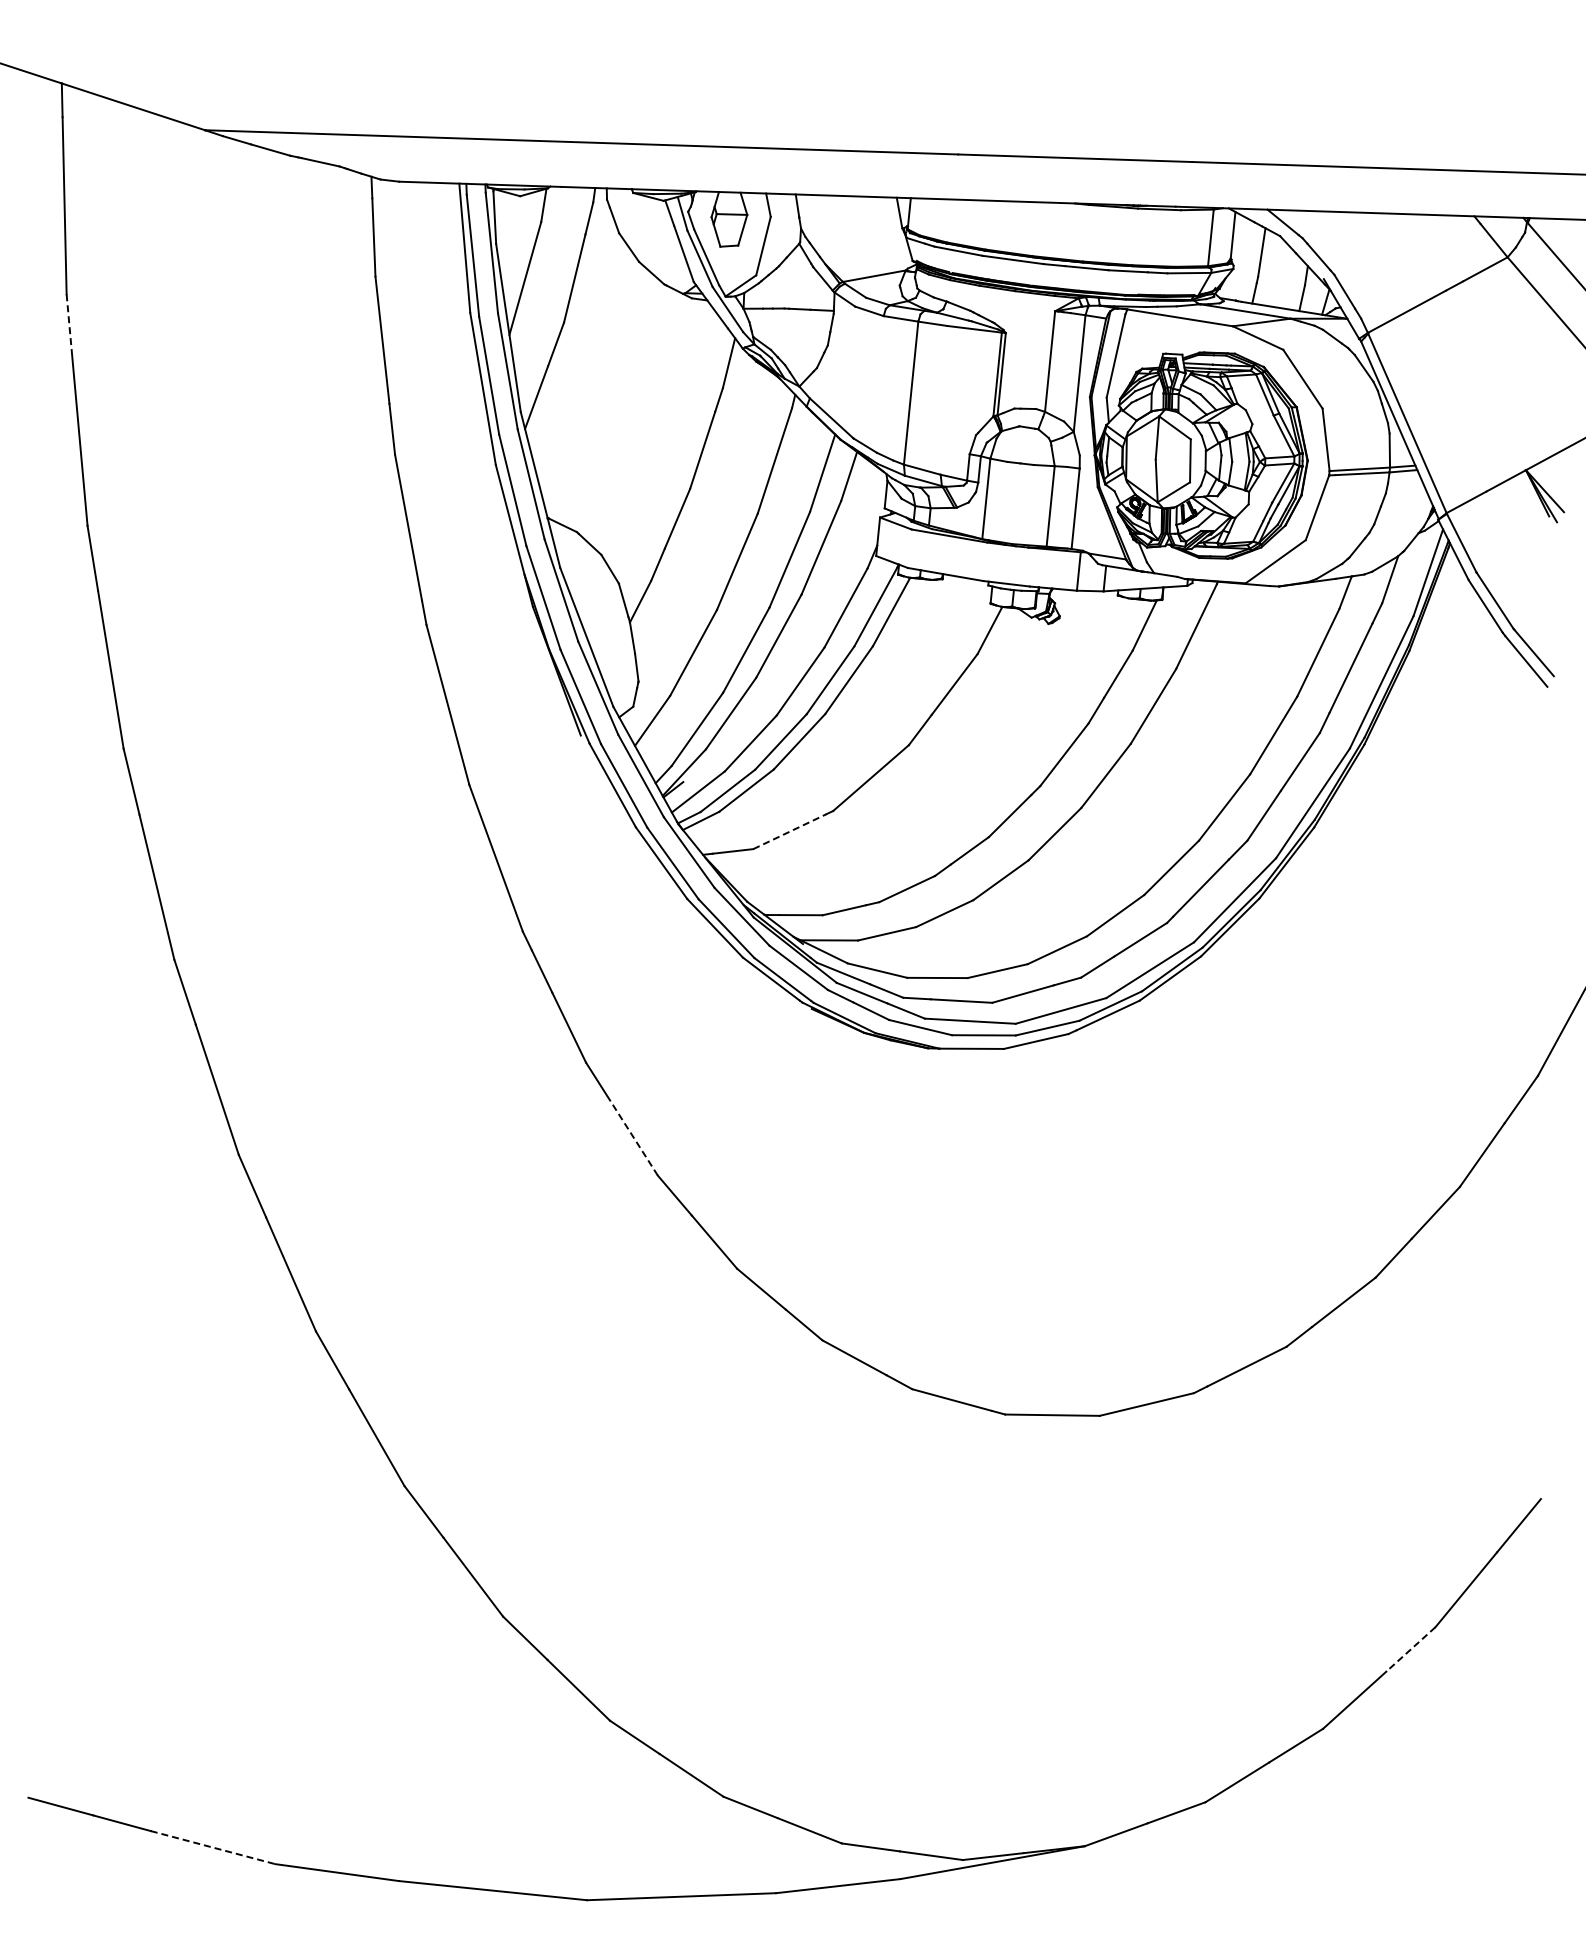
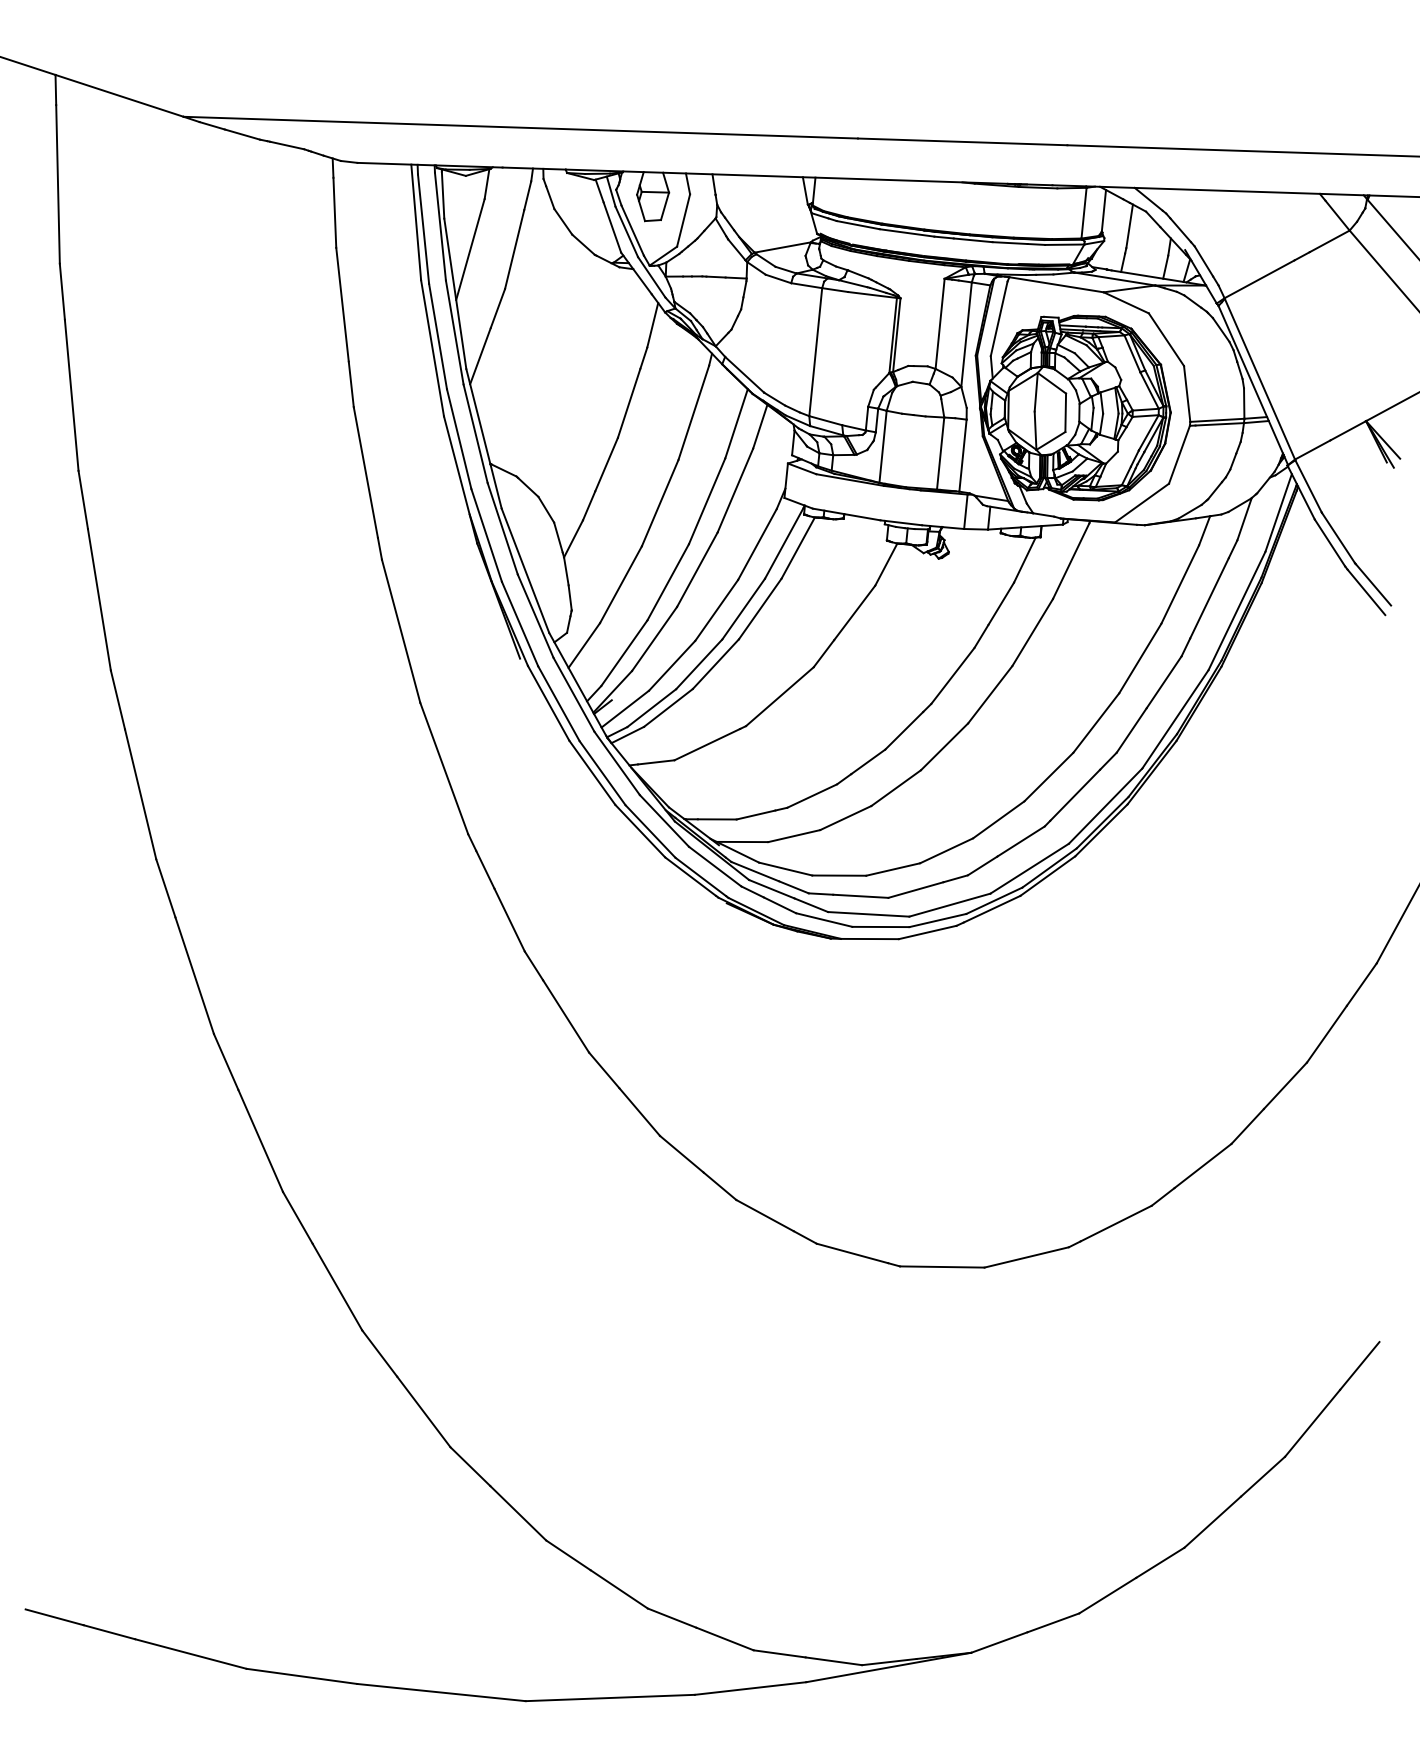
line: (69, 326) -> (62, 292), dashed -> solid
line: (789, 831) -> (706, 744), dashed -> solid
line: (632, 1135) -> (566, 1016), dashed -> solid
line: (1410, 1649) -> (1262, 1476), dashed -> solid
line: (213, 1847) -> (191, 1653), dashed -> solid

